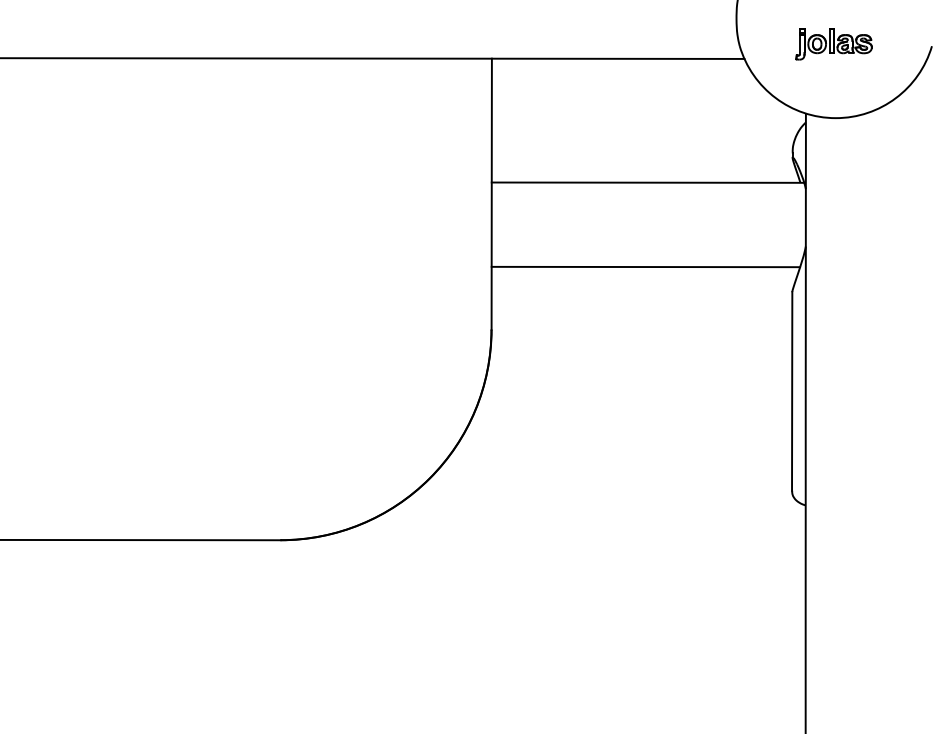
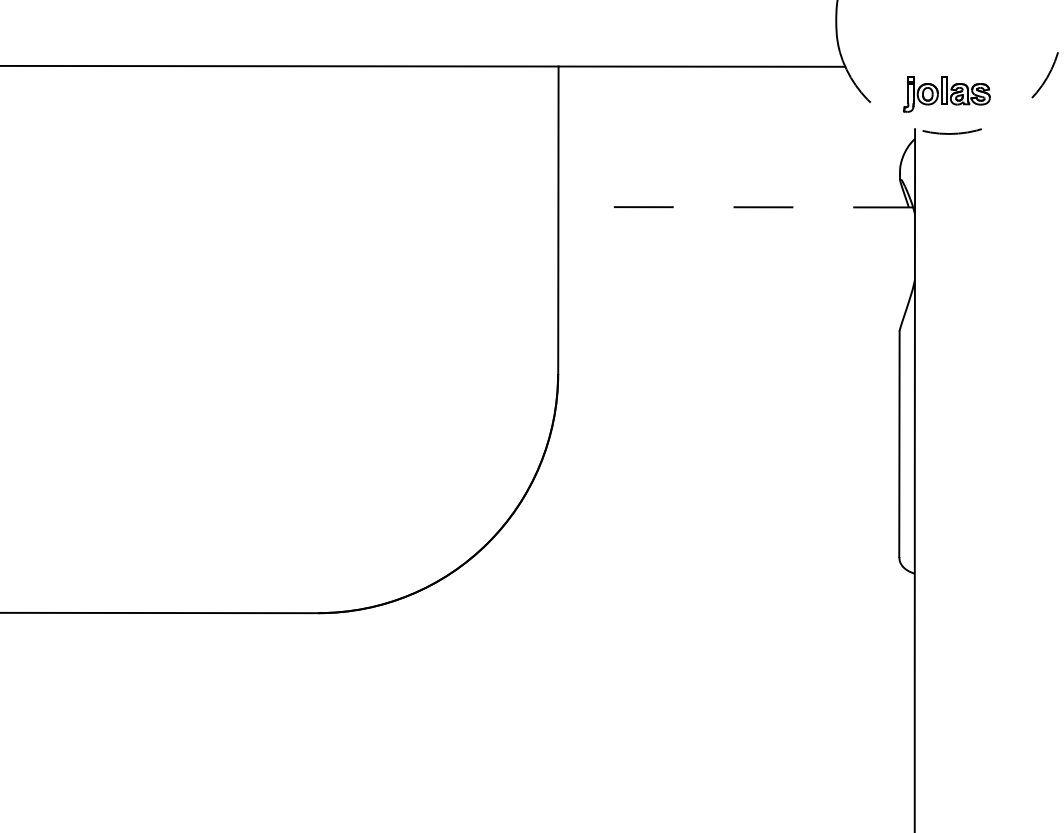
part: (833, 44) -> (946, 94), moved
arc: (835, 118) -> (948, 134), solid -> dashed
line: (647, 182) -> (735, 207), solid -> dashed
line: (645, 266) -> (732, 302), removed

